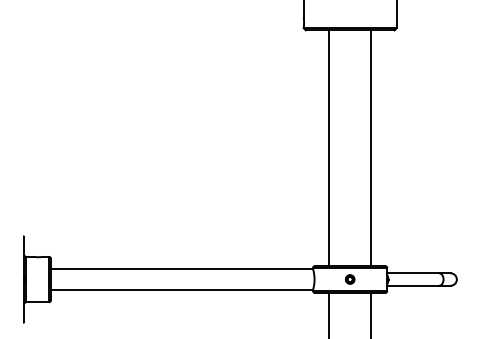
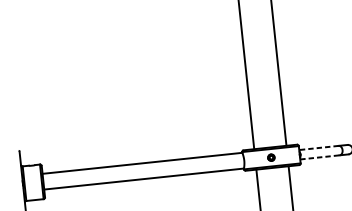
line: (413, 273) -> (319, 148), solid -> dashed
line: (413, 285) -> (320, 157), solid -> dashed

